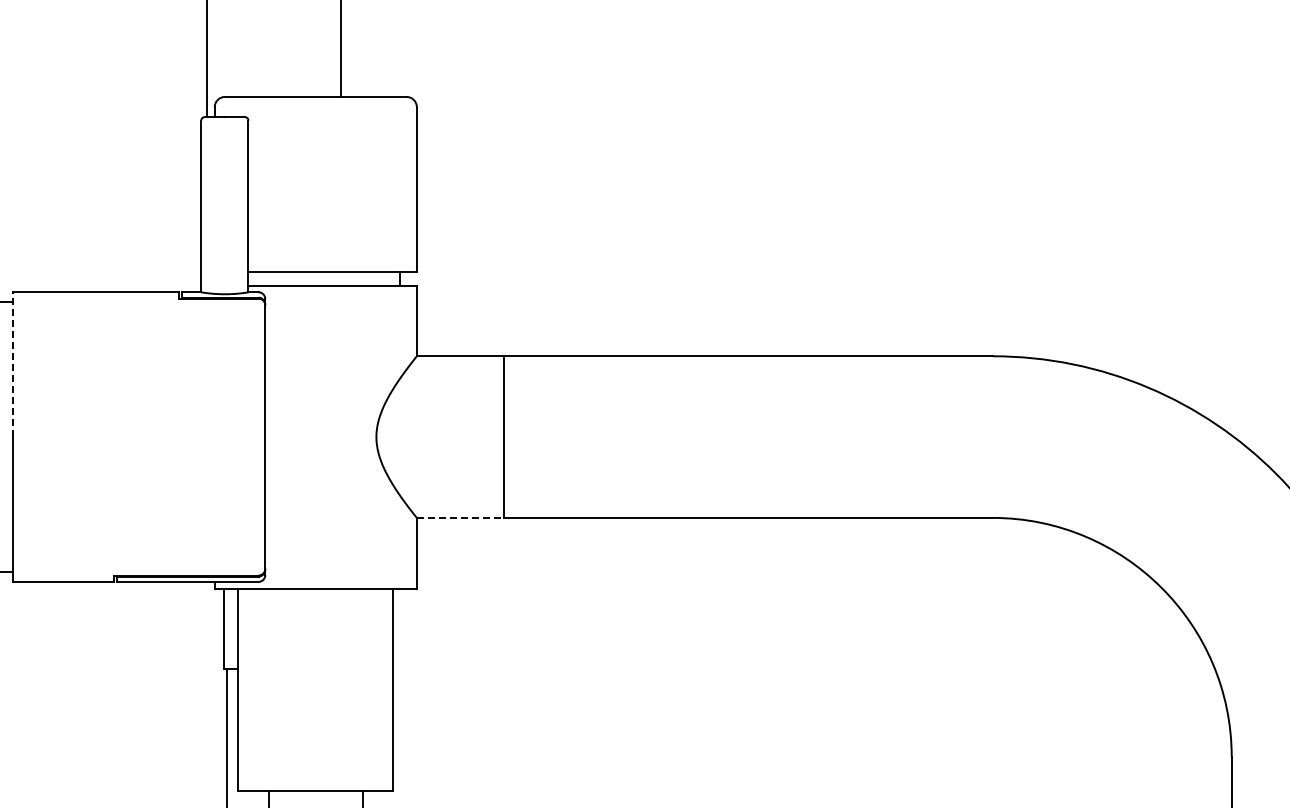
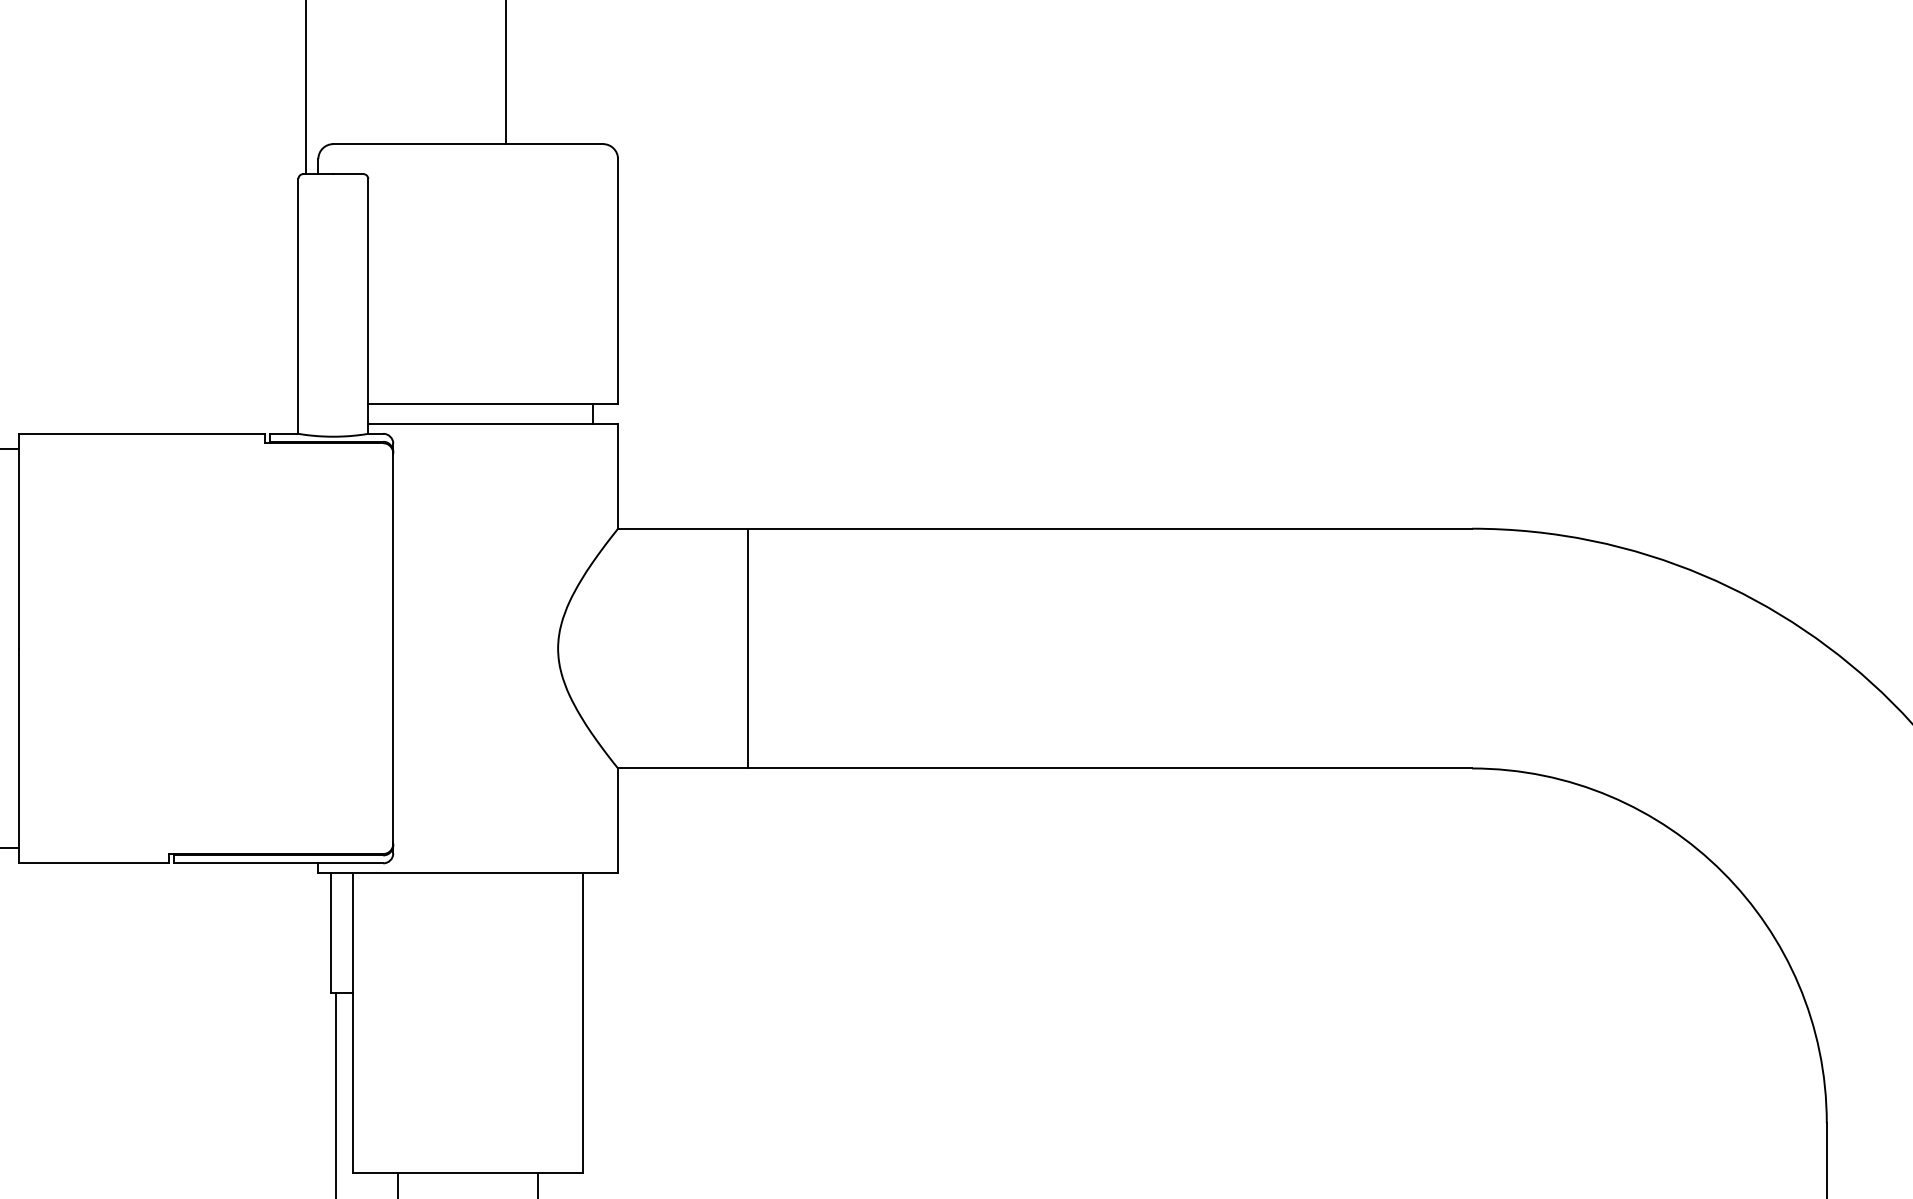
line: (12, 364) -> (18, 540), dashed -> solid
line: (460, 517) -> (682, 767), dashed -> solid

